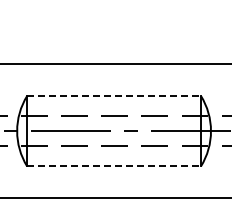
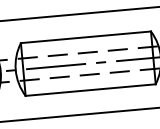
line: (114, 95) -> (86, 36), dashed -> solid
line: (114, 166) -> (90, 90), dashed -> solid

